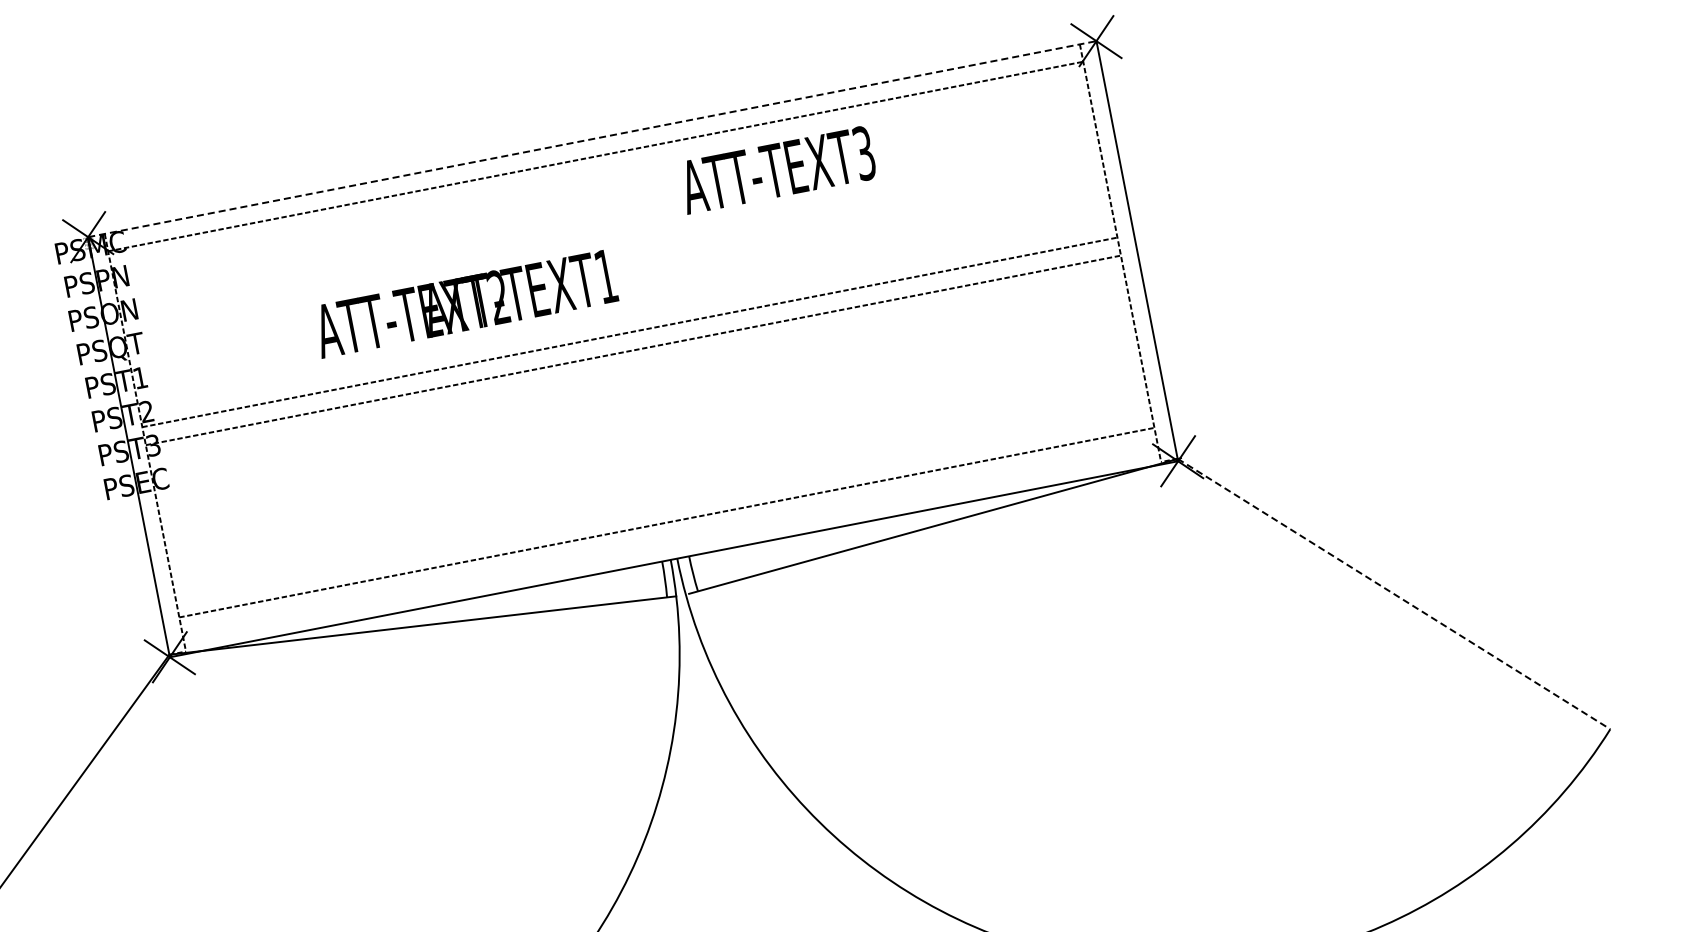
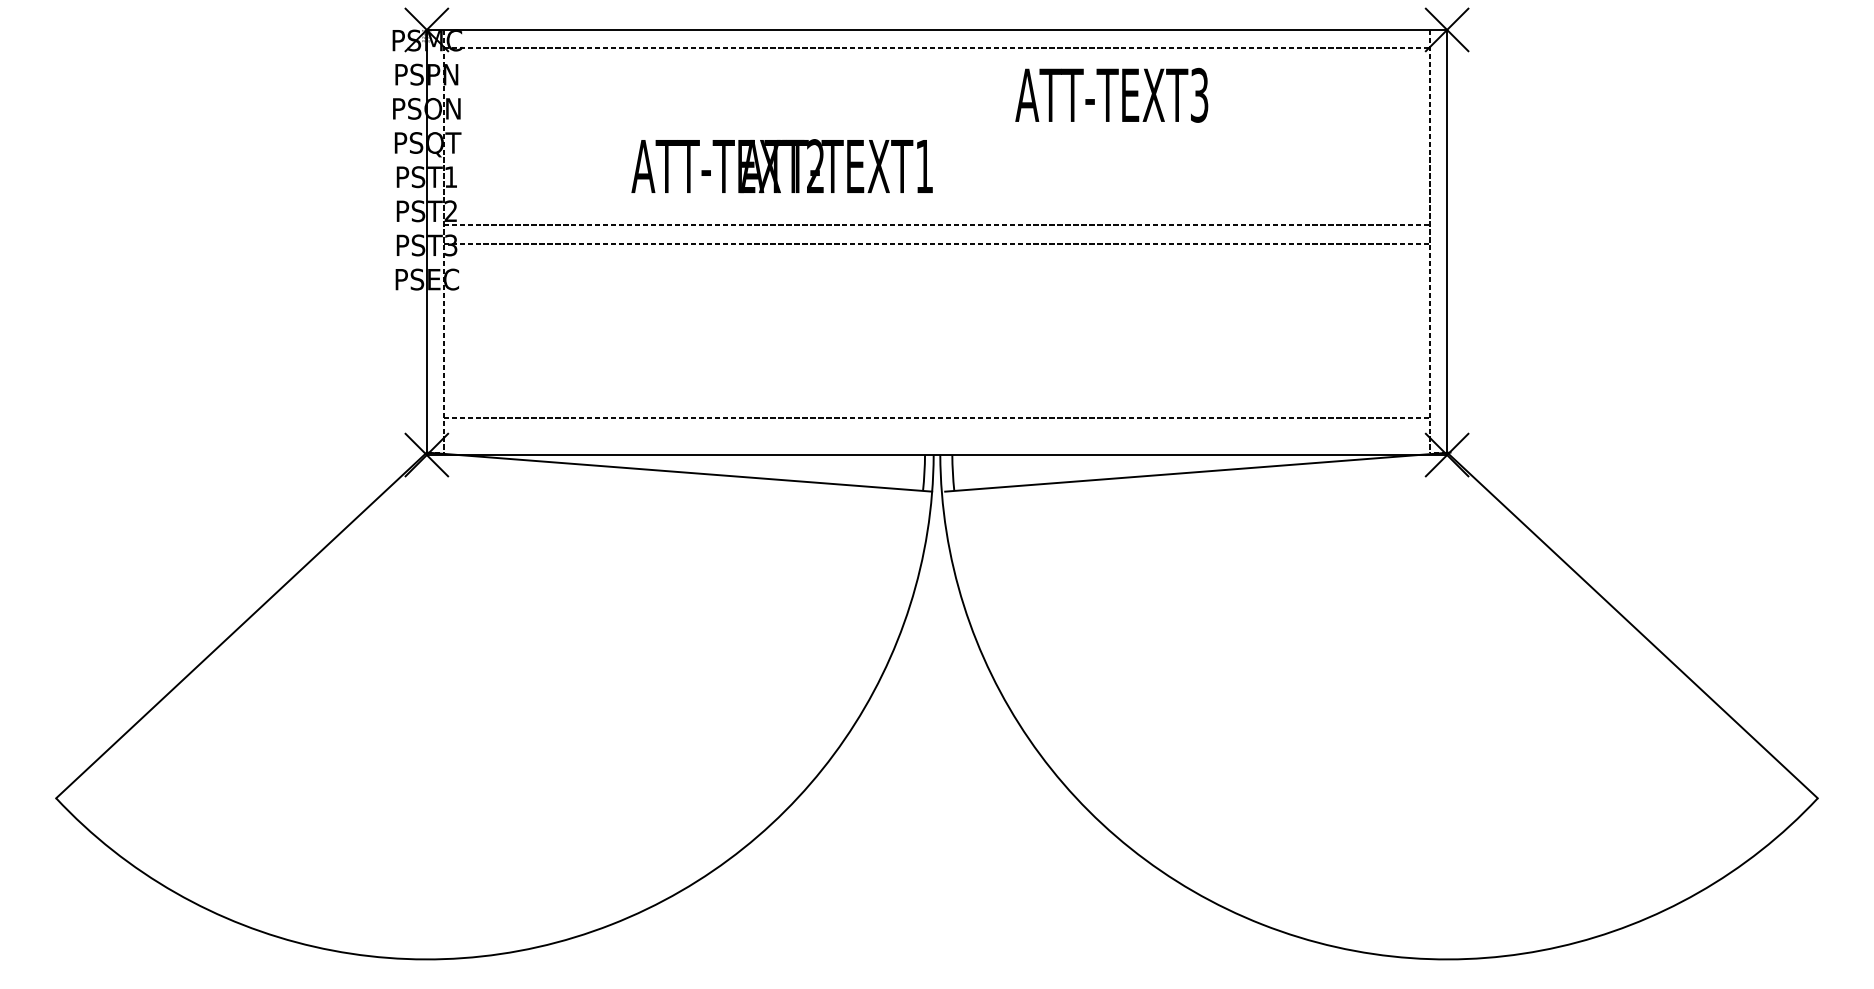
line: (592, 138) -> (937, 29), dashed -> solid
line: (1394, 594) -> (1632, 625), dashed -> solid

